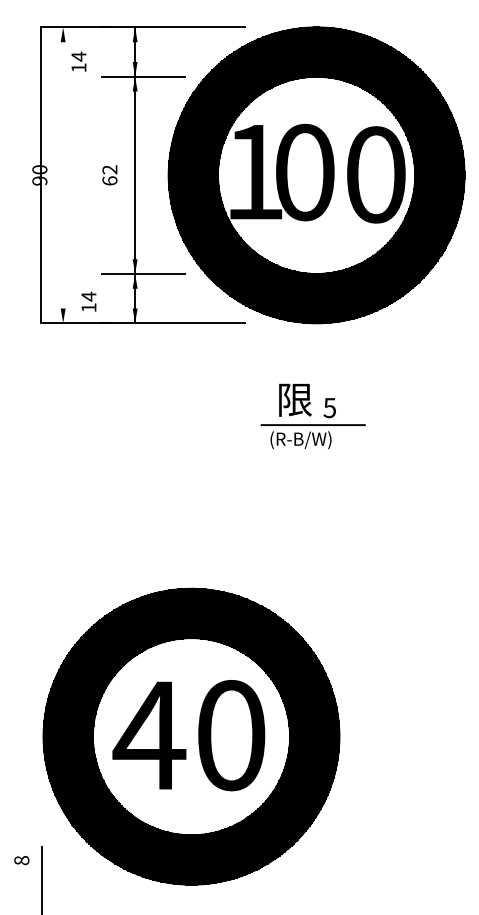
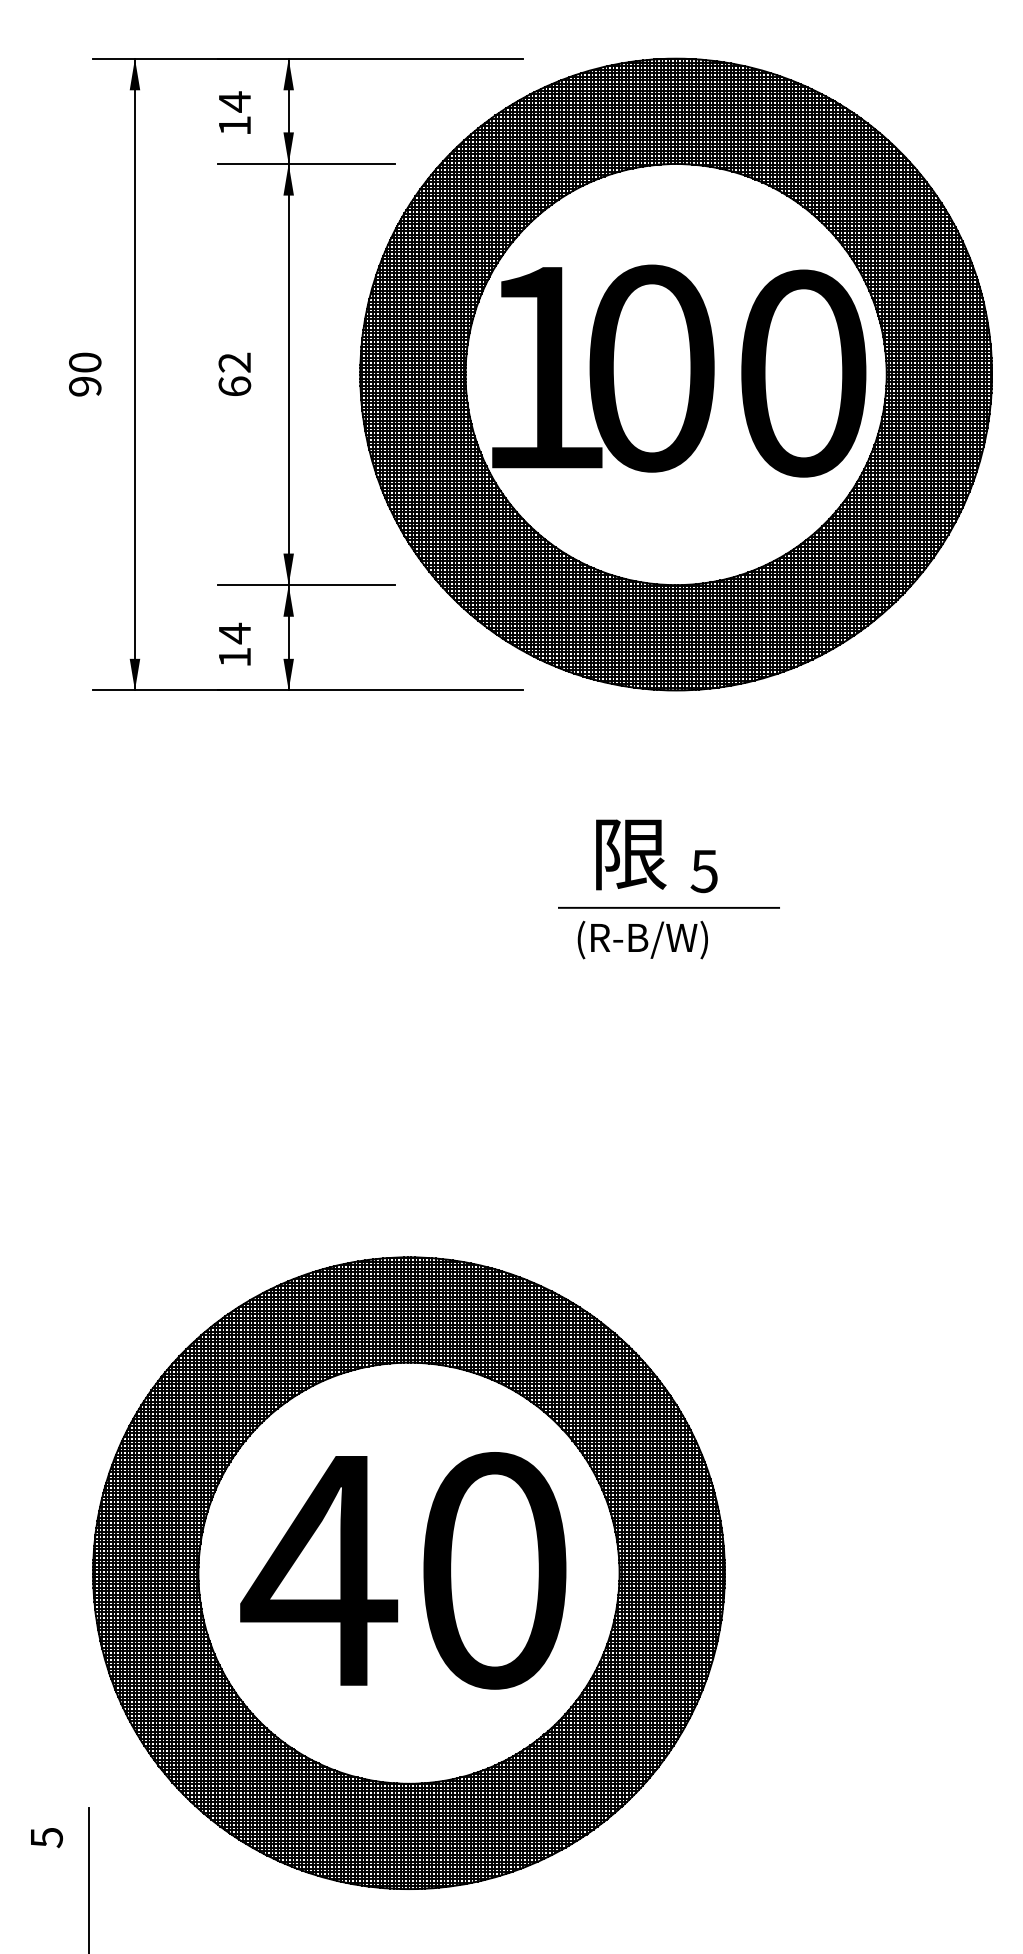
text: (78, 61) -> (233, 112), moved
line: (41, 175) -> (135, 374), moved
text: (88, 301) -> (233, 643), moved
text: (21, 860) -> (46, 1837), 8 -> 5

